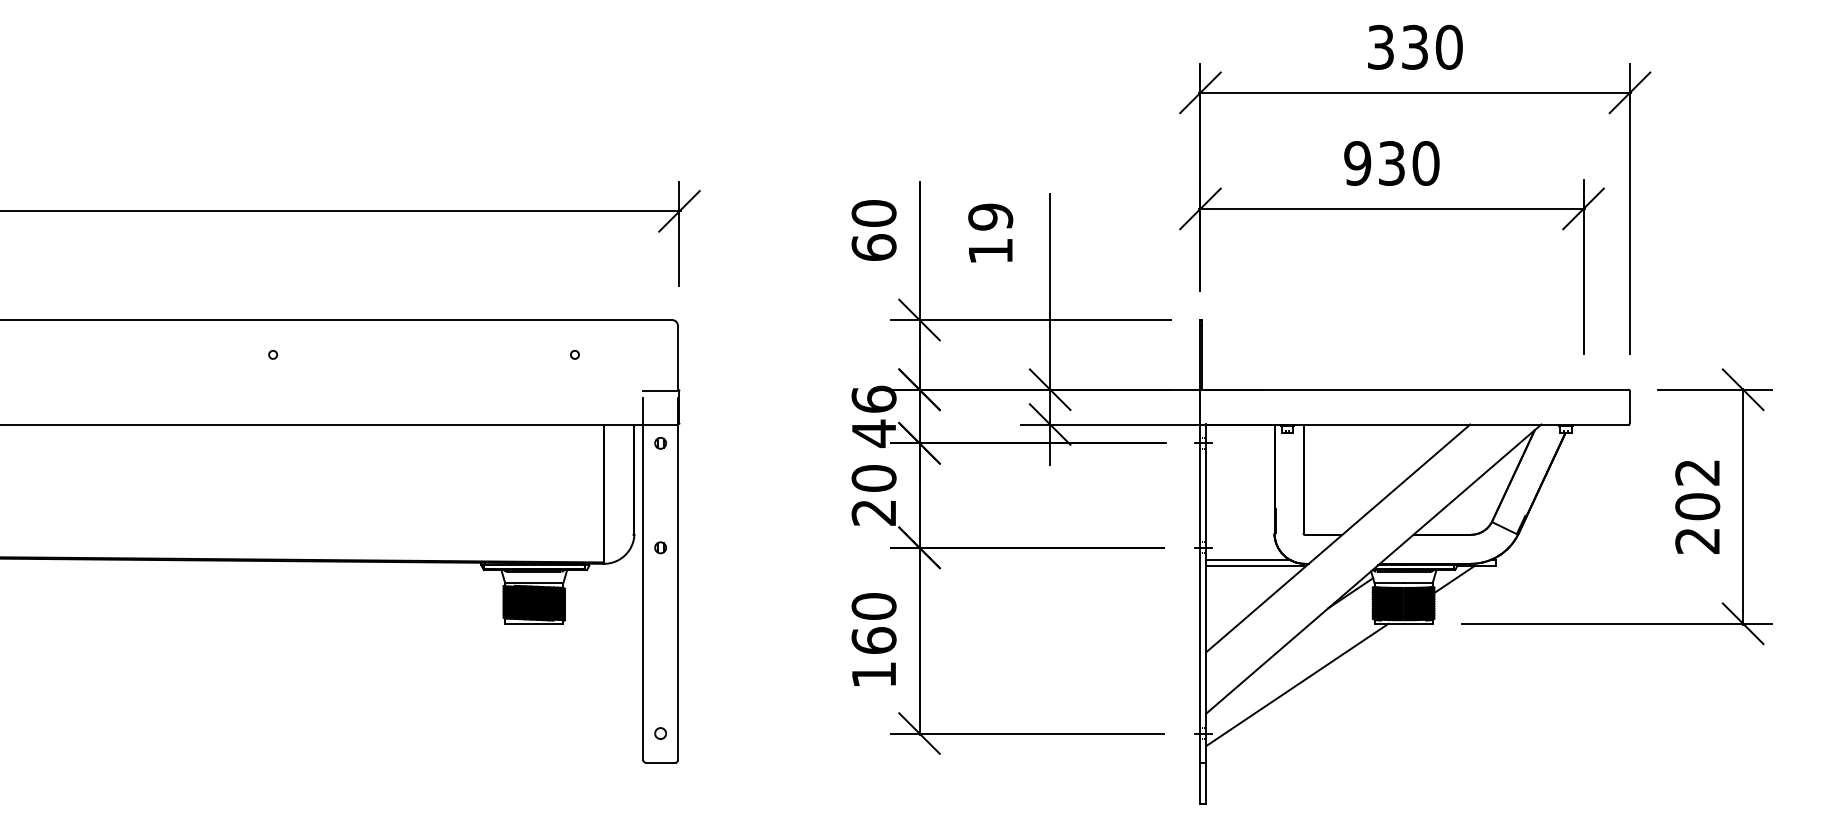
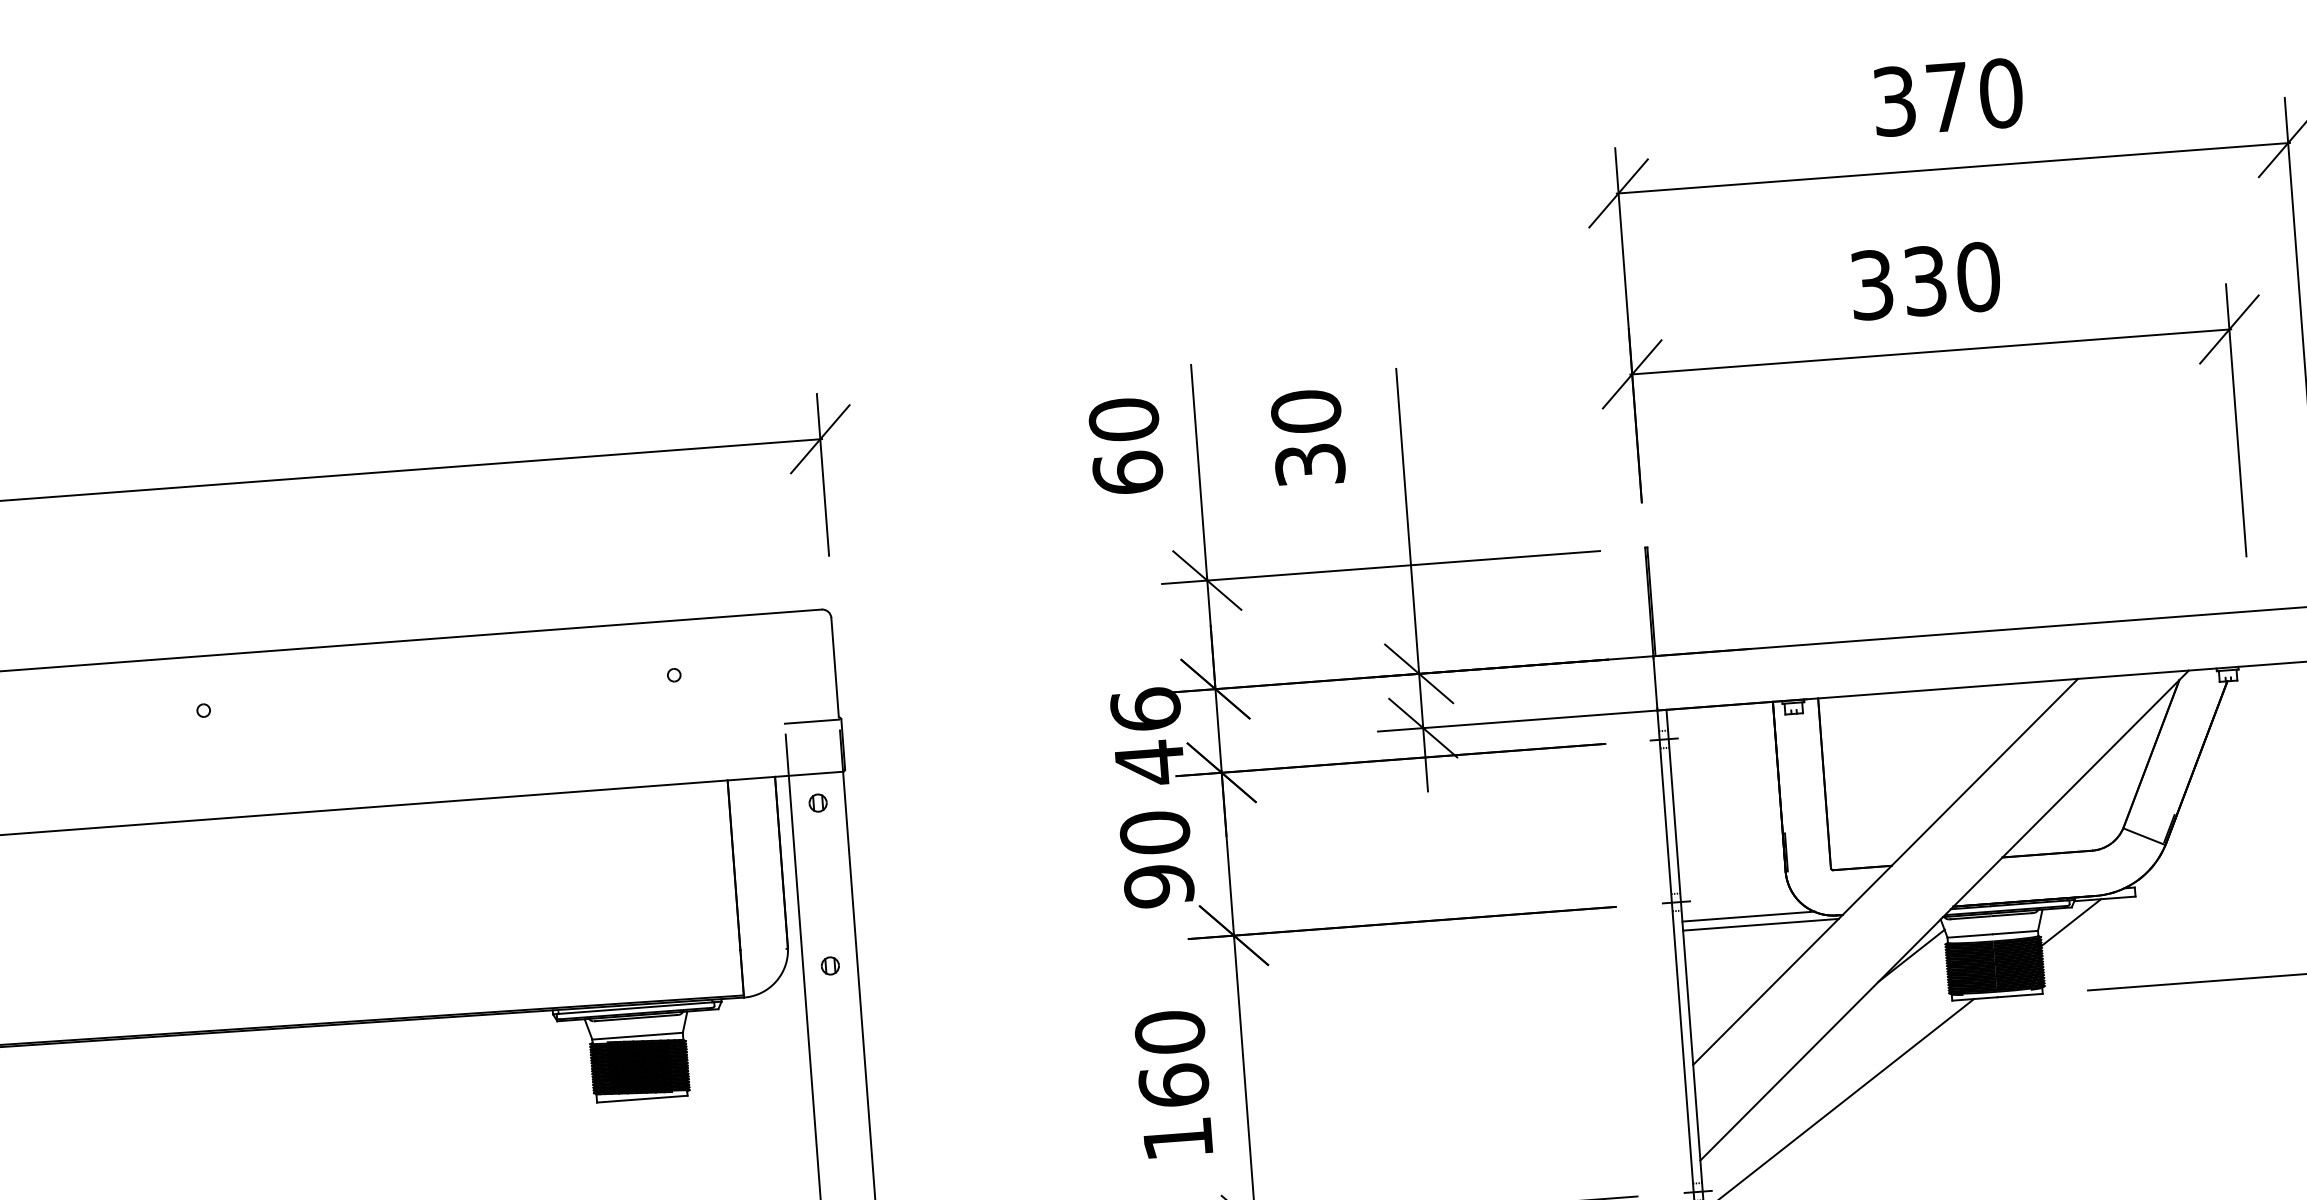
text: (1414, 46) -> (1946, 96), 330 -> 370
text: (1357, 163) -> (1871, 285), 930 -> 330
text: (990, 233) -> (1307, 437), 19 -> 30
text: (873, 512) -> (1158, 885), 20 -> 90

